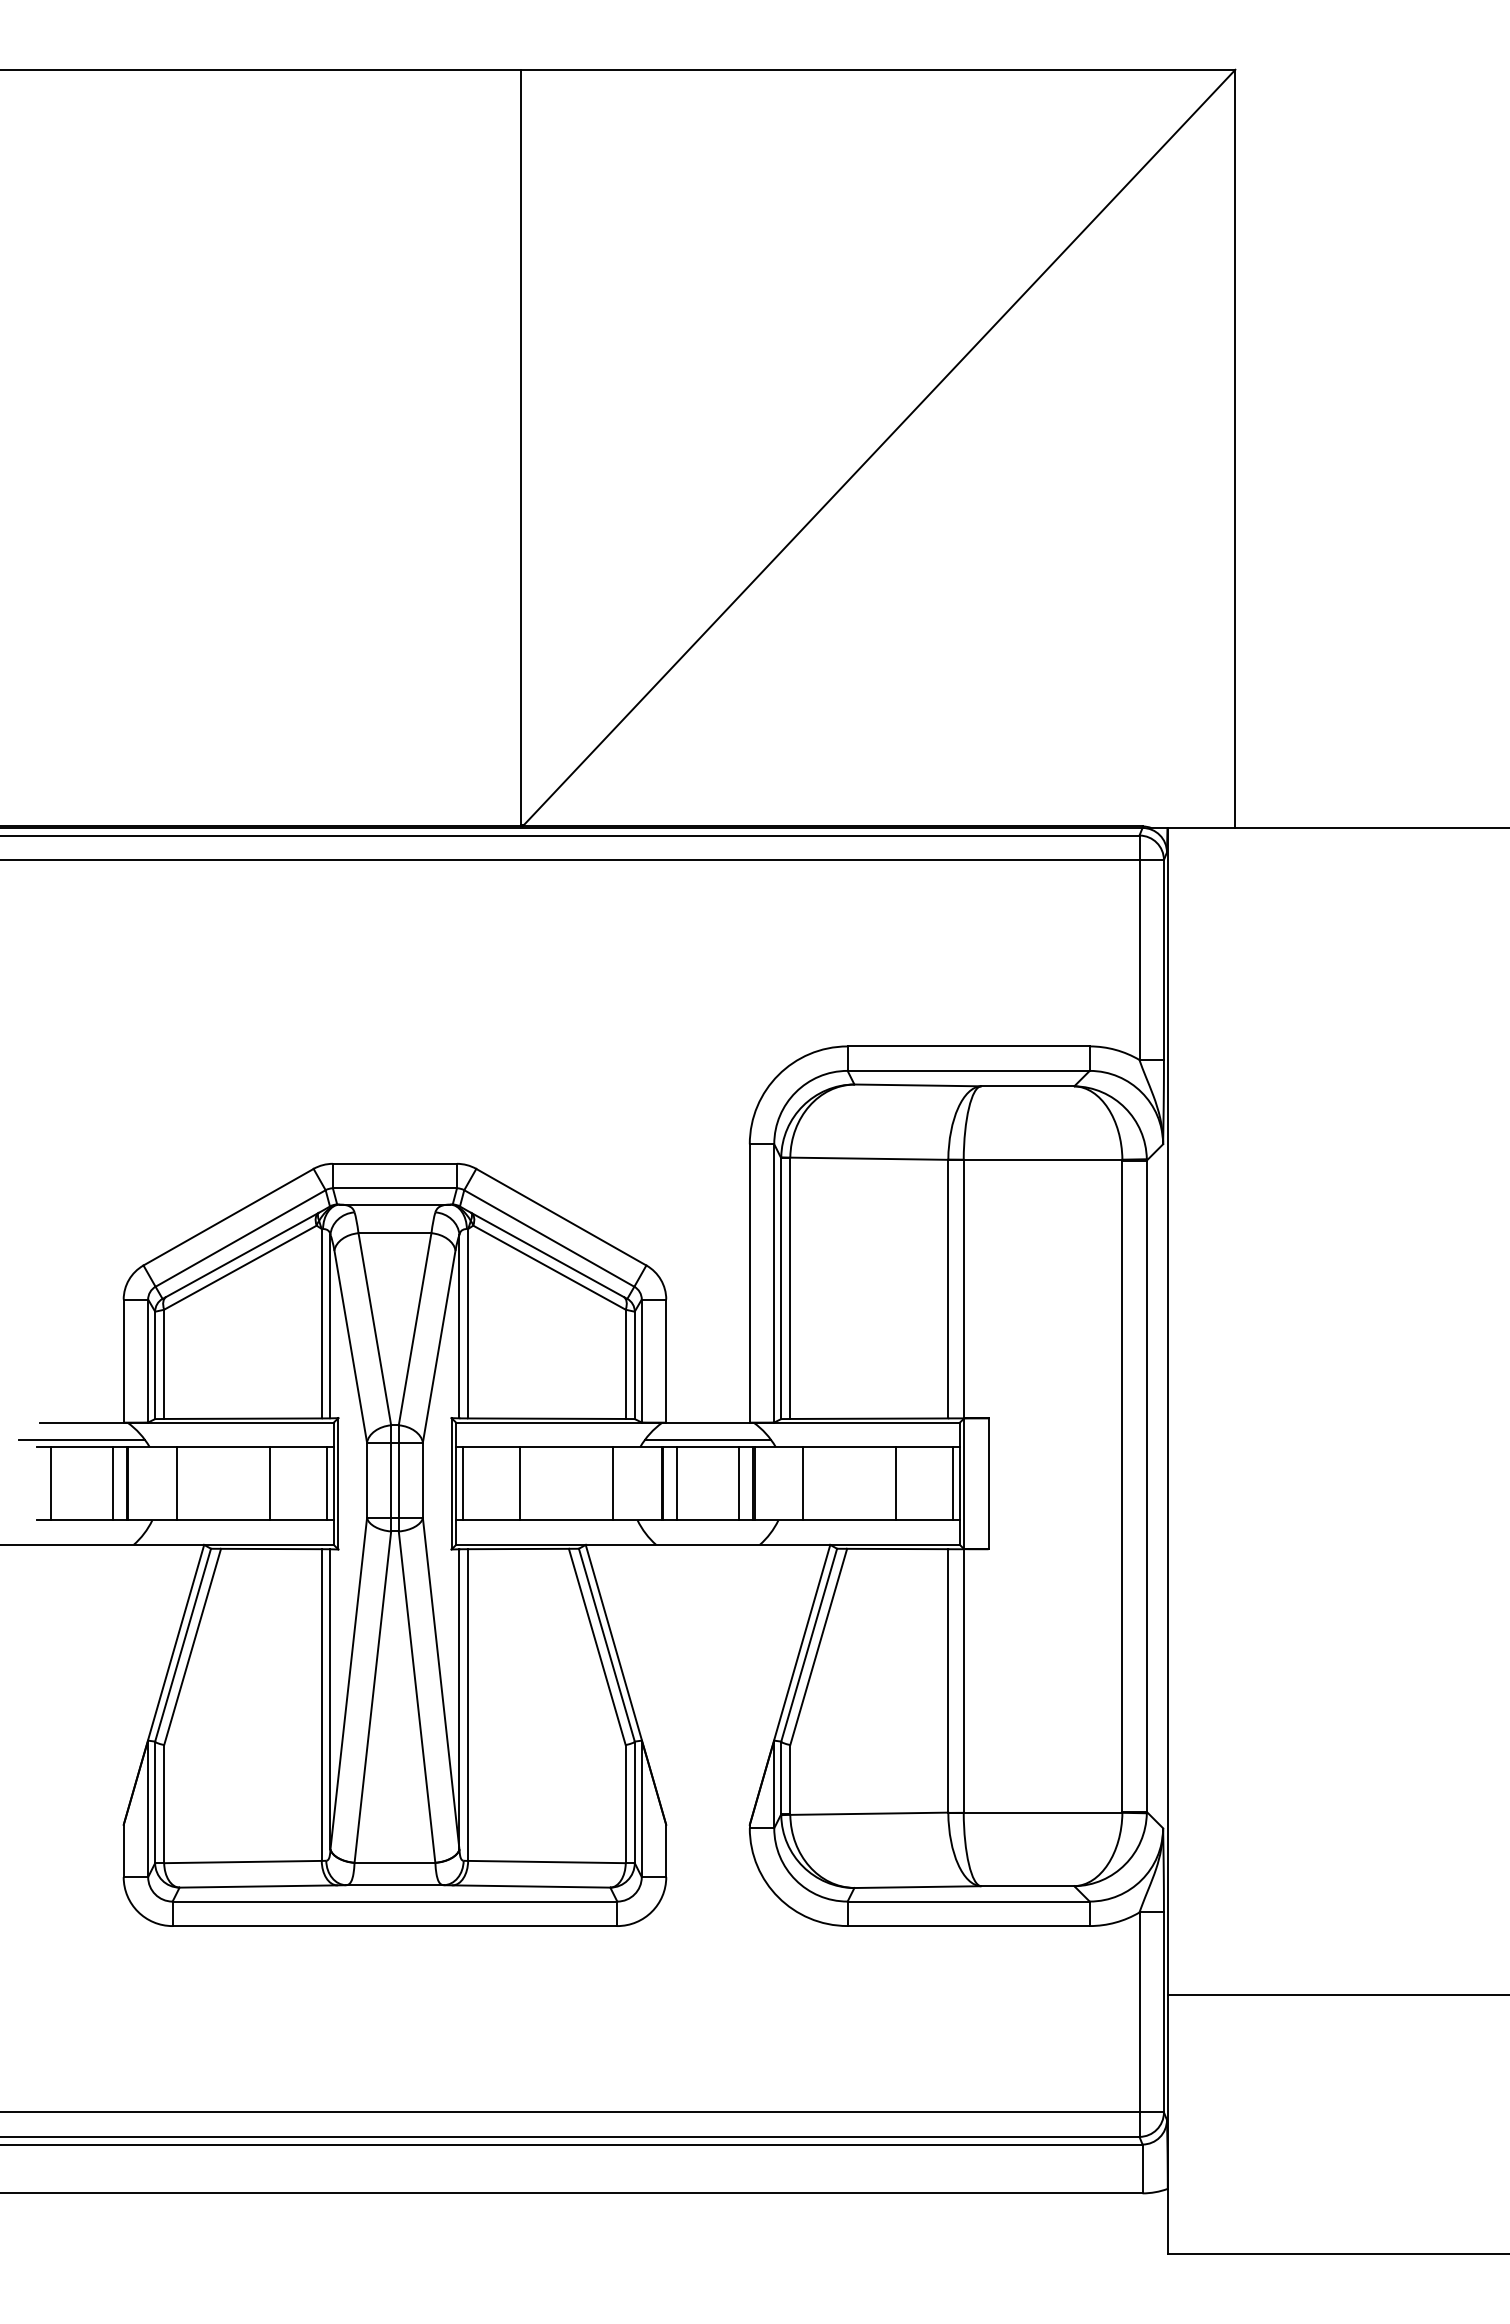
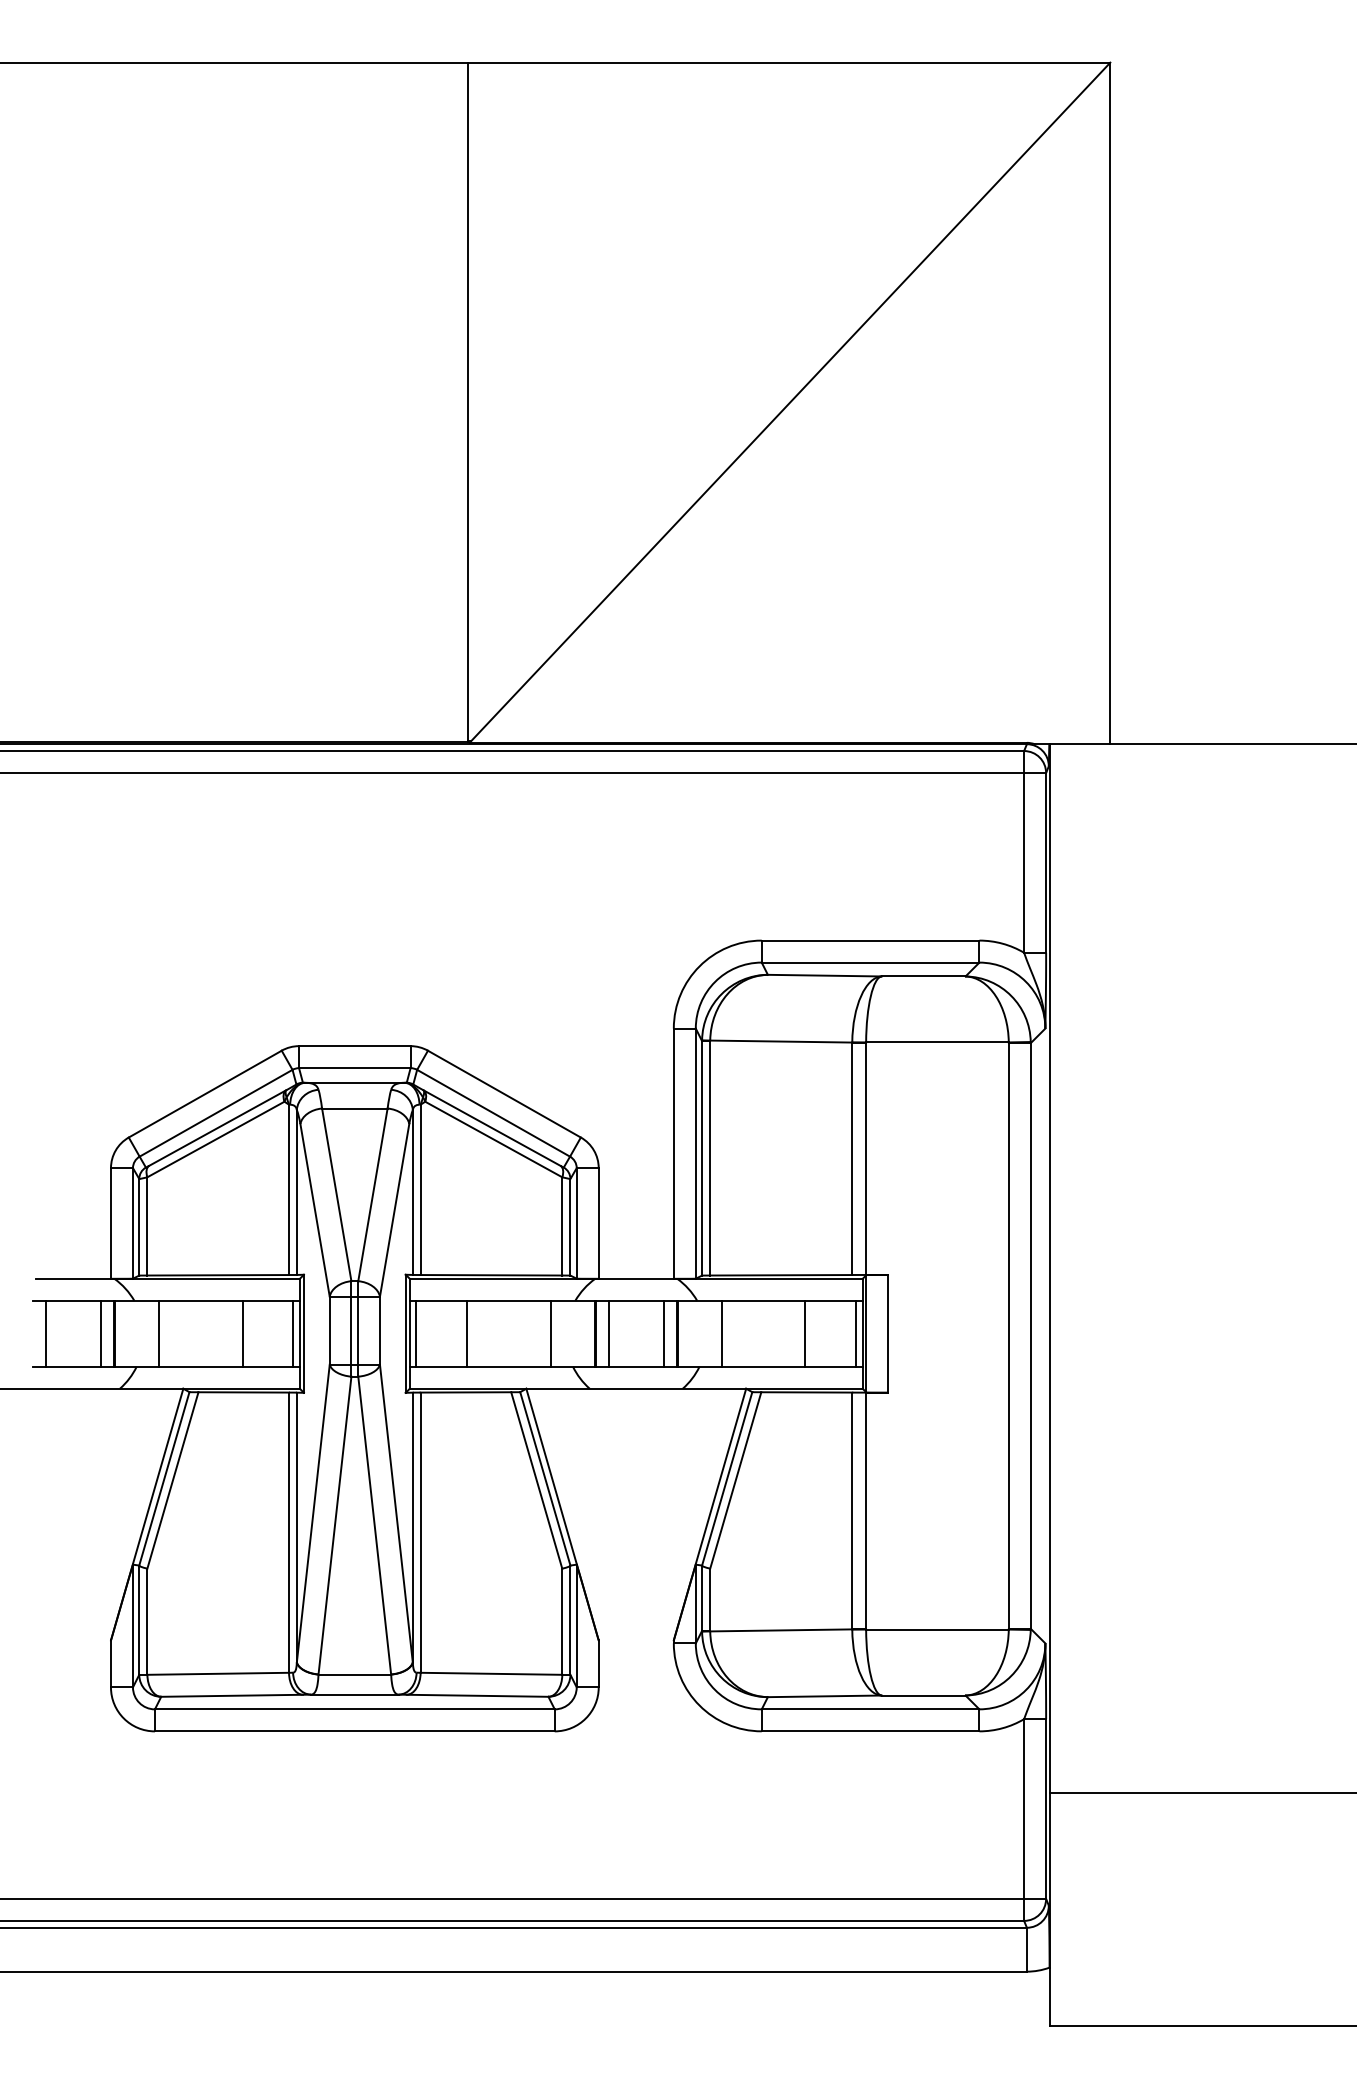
line: (81, 1440) -> (73, 1294), removed
line: (708, 1440) -> (636, 1294), removed

